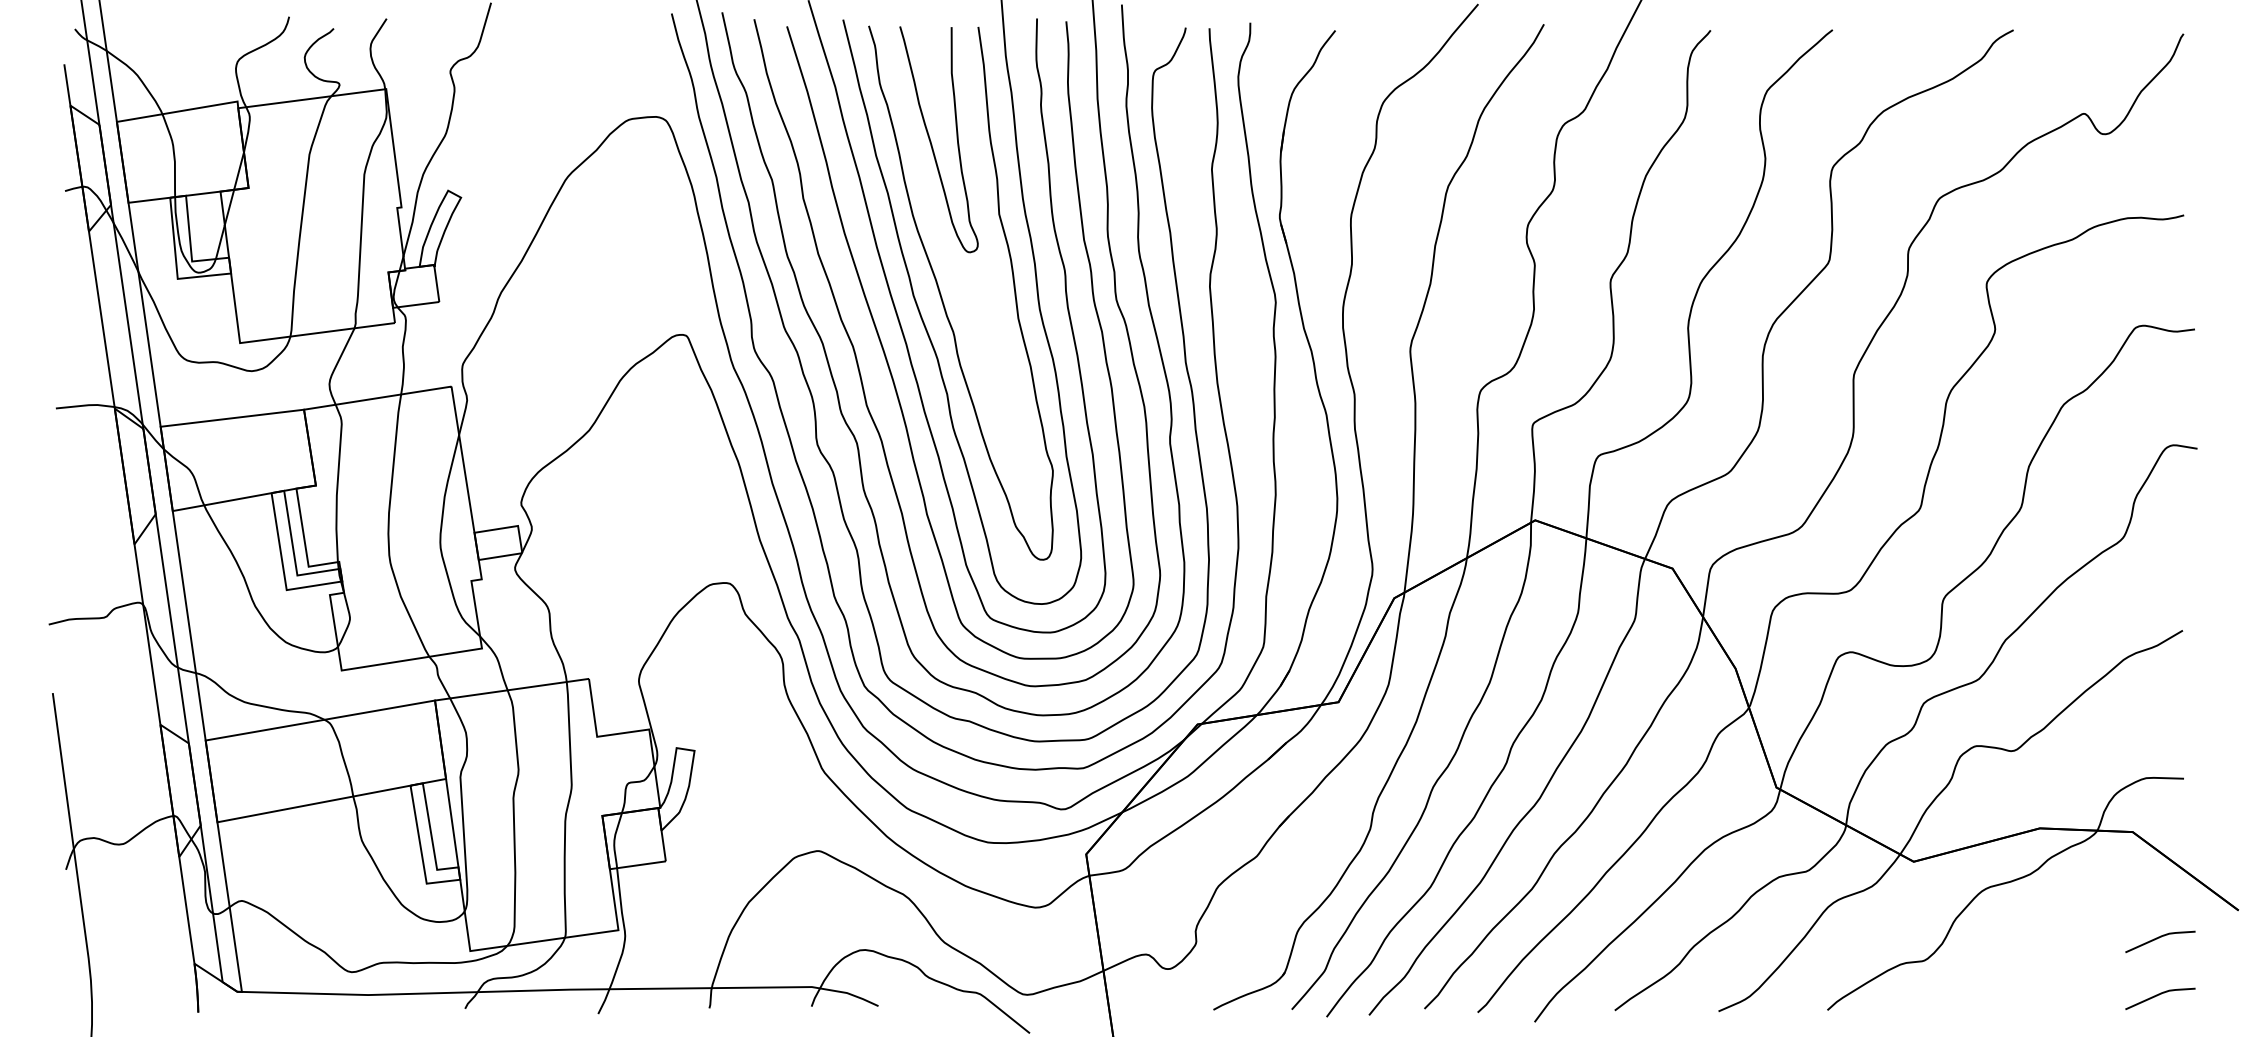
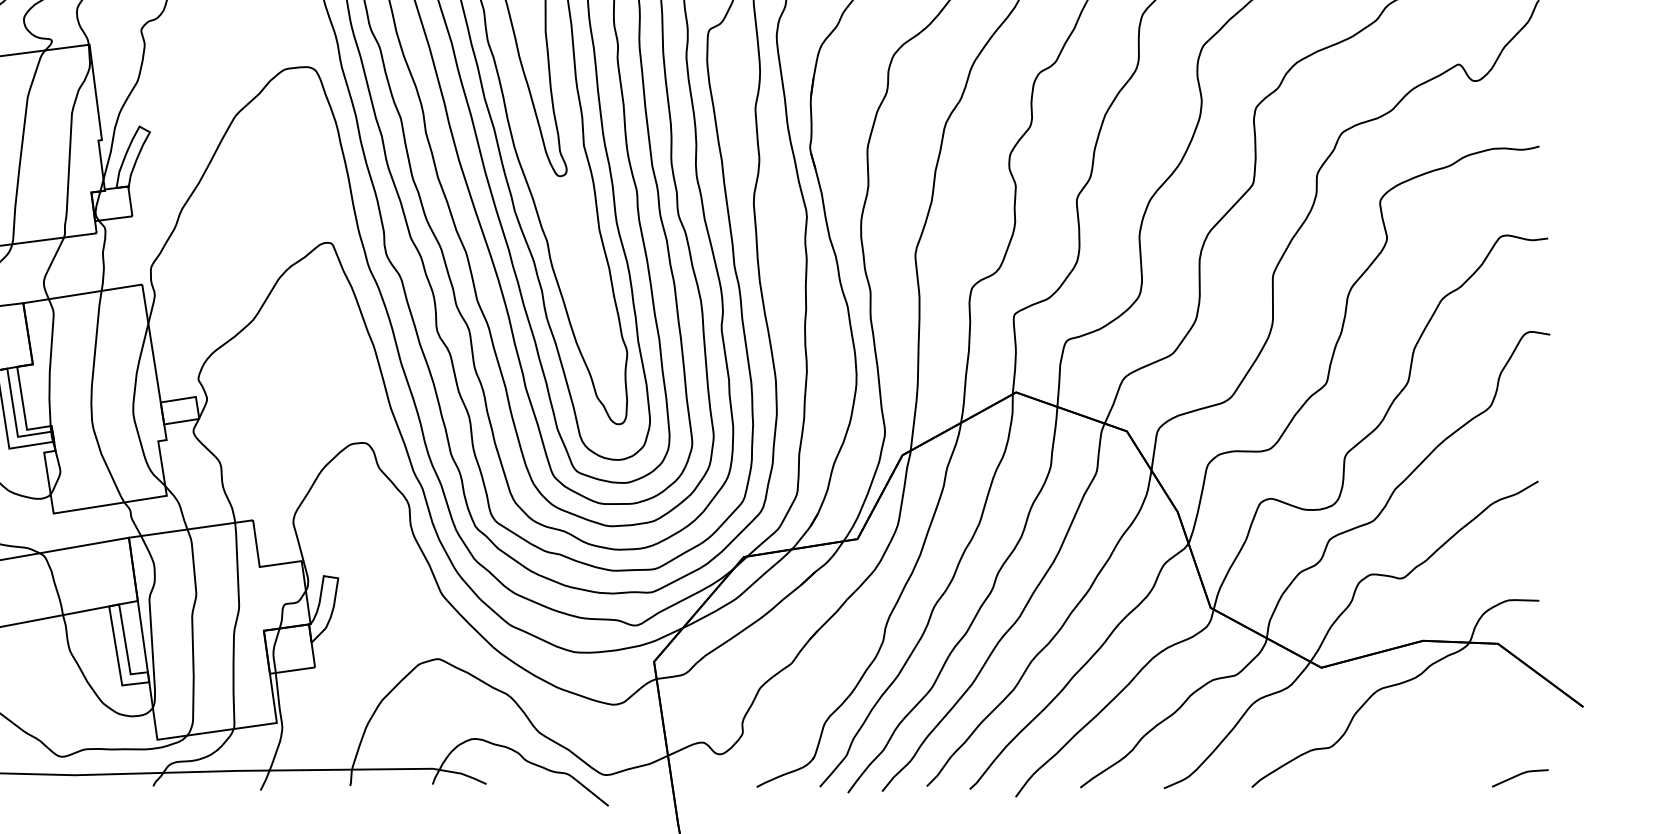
line: (2159, 938) -> (1519, 729), removed

